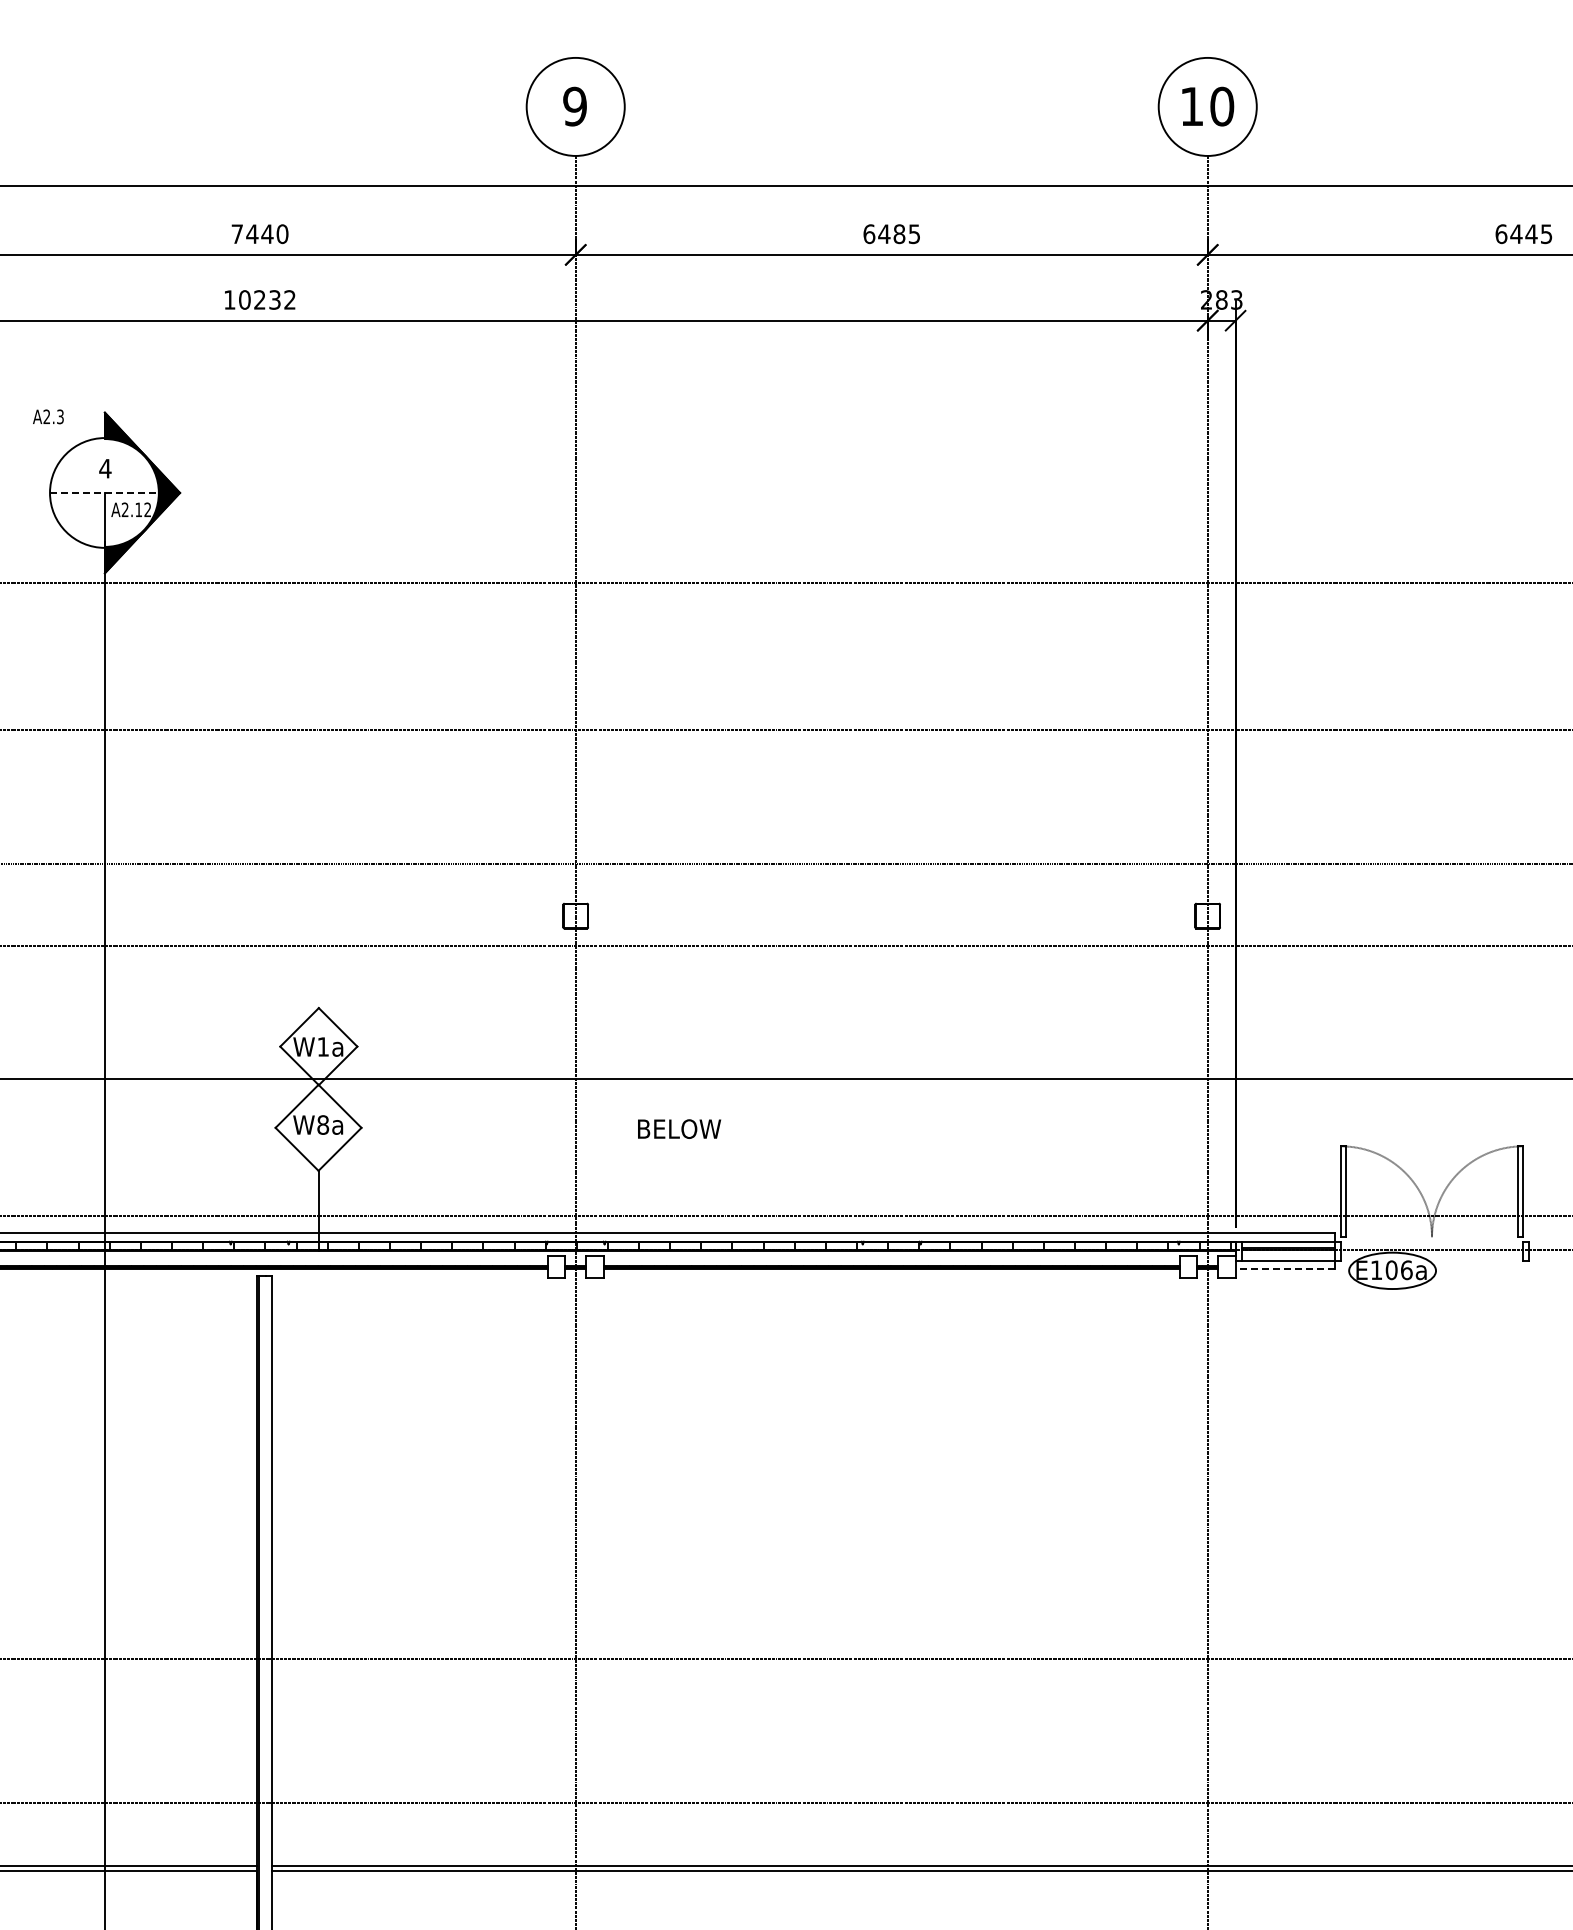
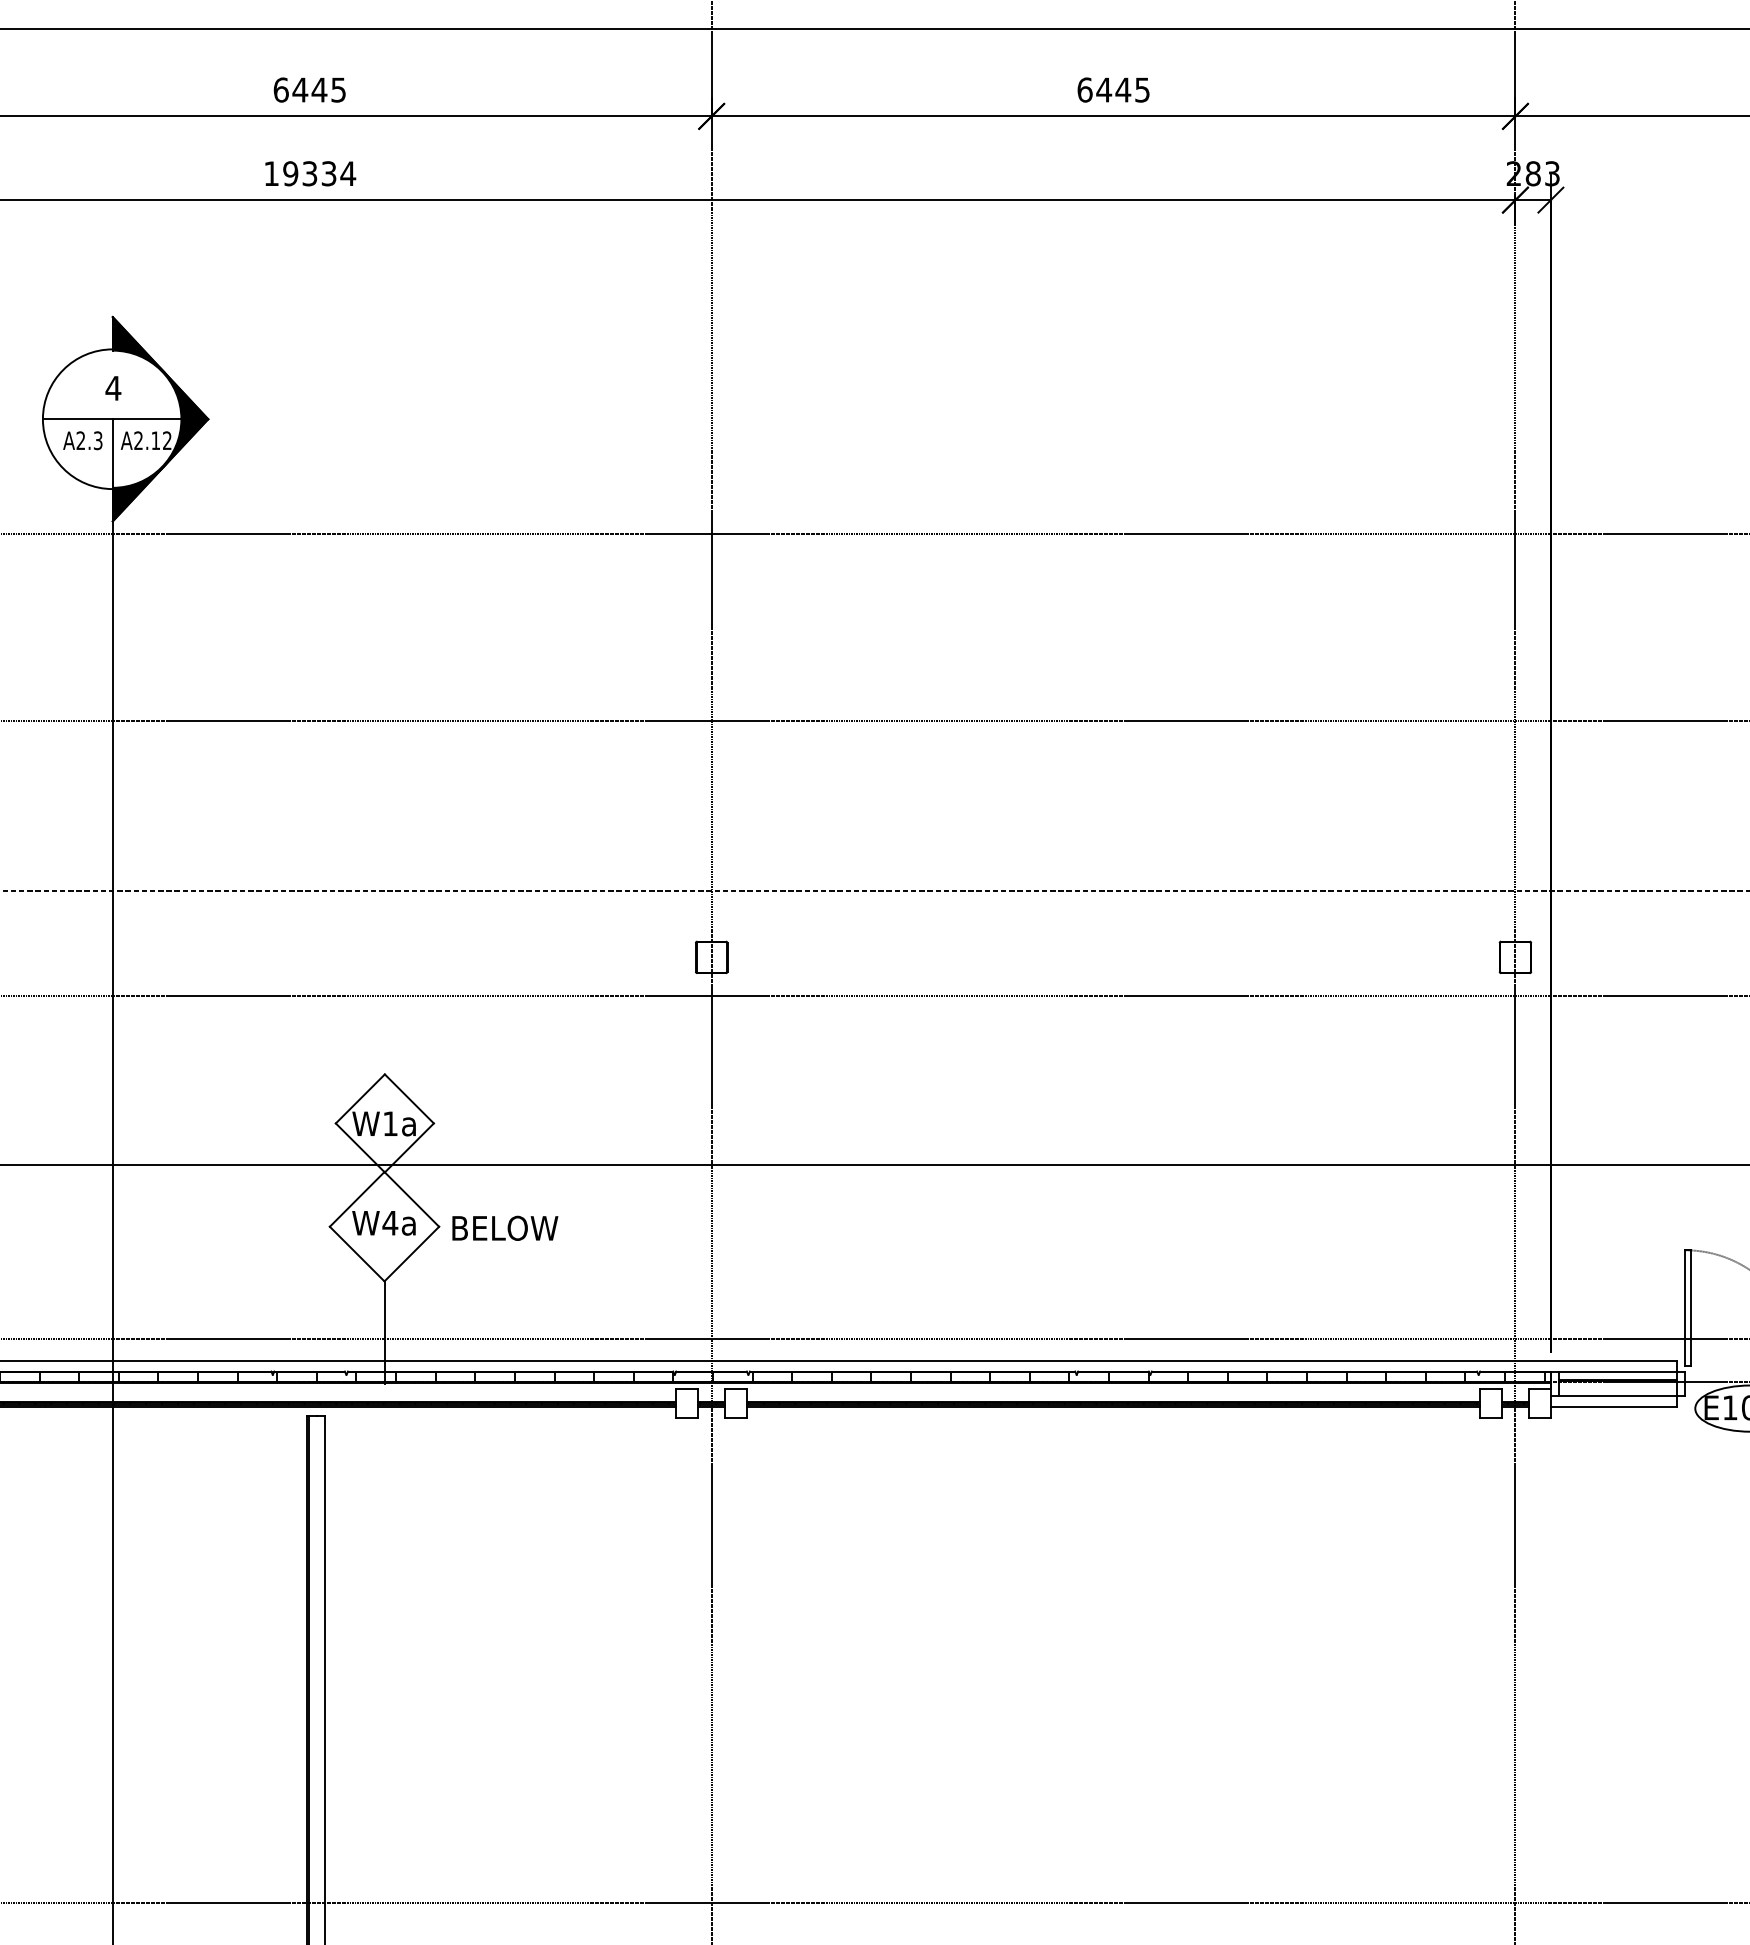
text: (259, 234) -> (309, 90), 7440 -> 6445
text: (899, 234) -> (1123, 90), 6485 -> 6445
text: (267, 299) -> (319, 173), 10232 -> 19334
text: (48, 416) -> (82, 440), moved
line: (104, 492) -> (112, 418), dashed -> solid
text: (322, 1124) -> (389, 1222), W8a -> W4a
text: (679, 1128) -> (505, 1227), moved
line: (1285, 1269) -> (1614, 1406), dashed -> solid

